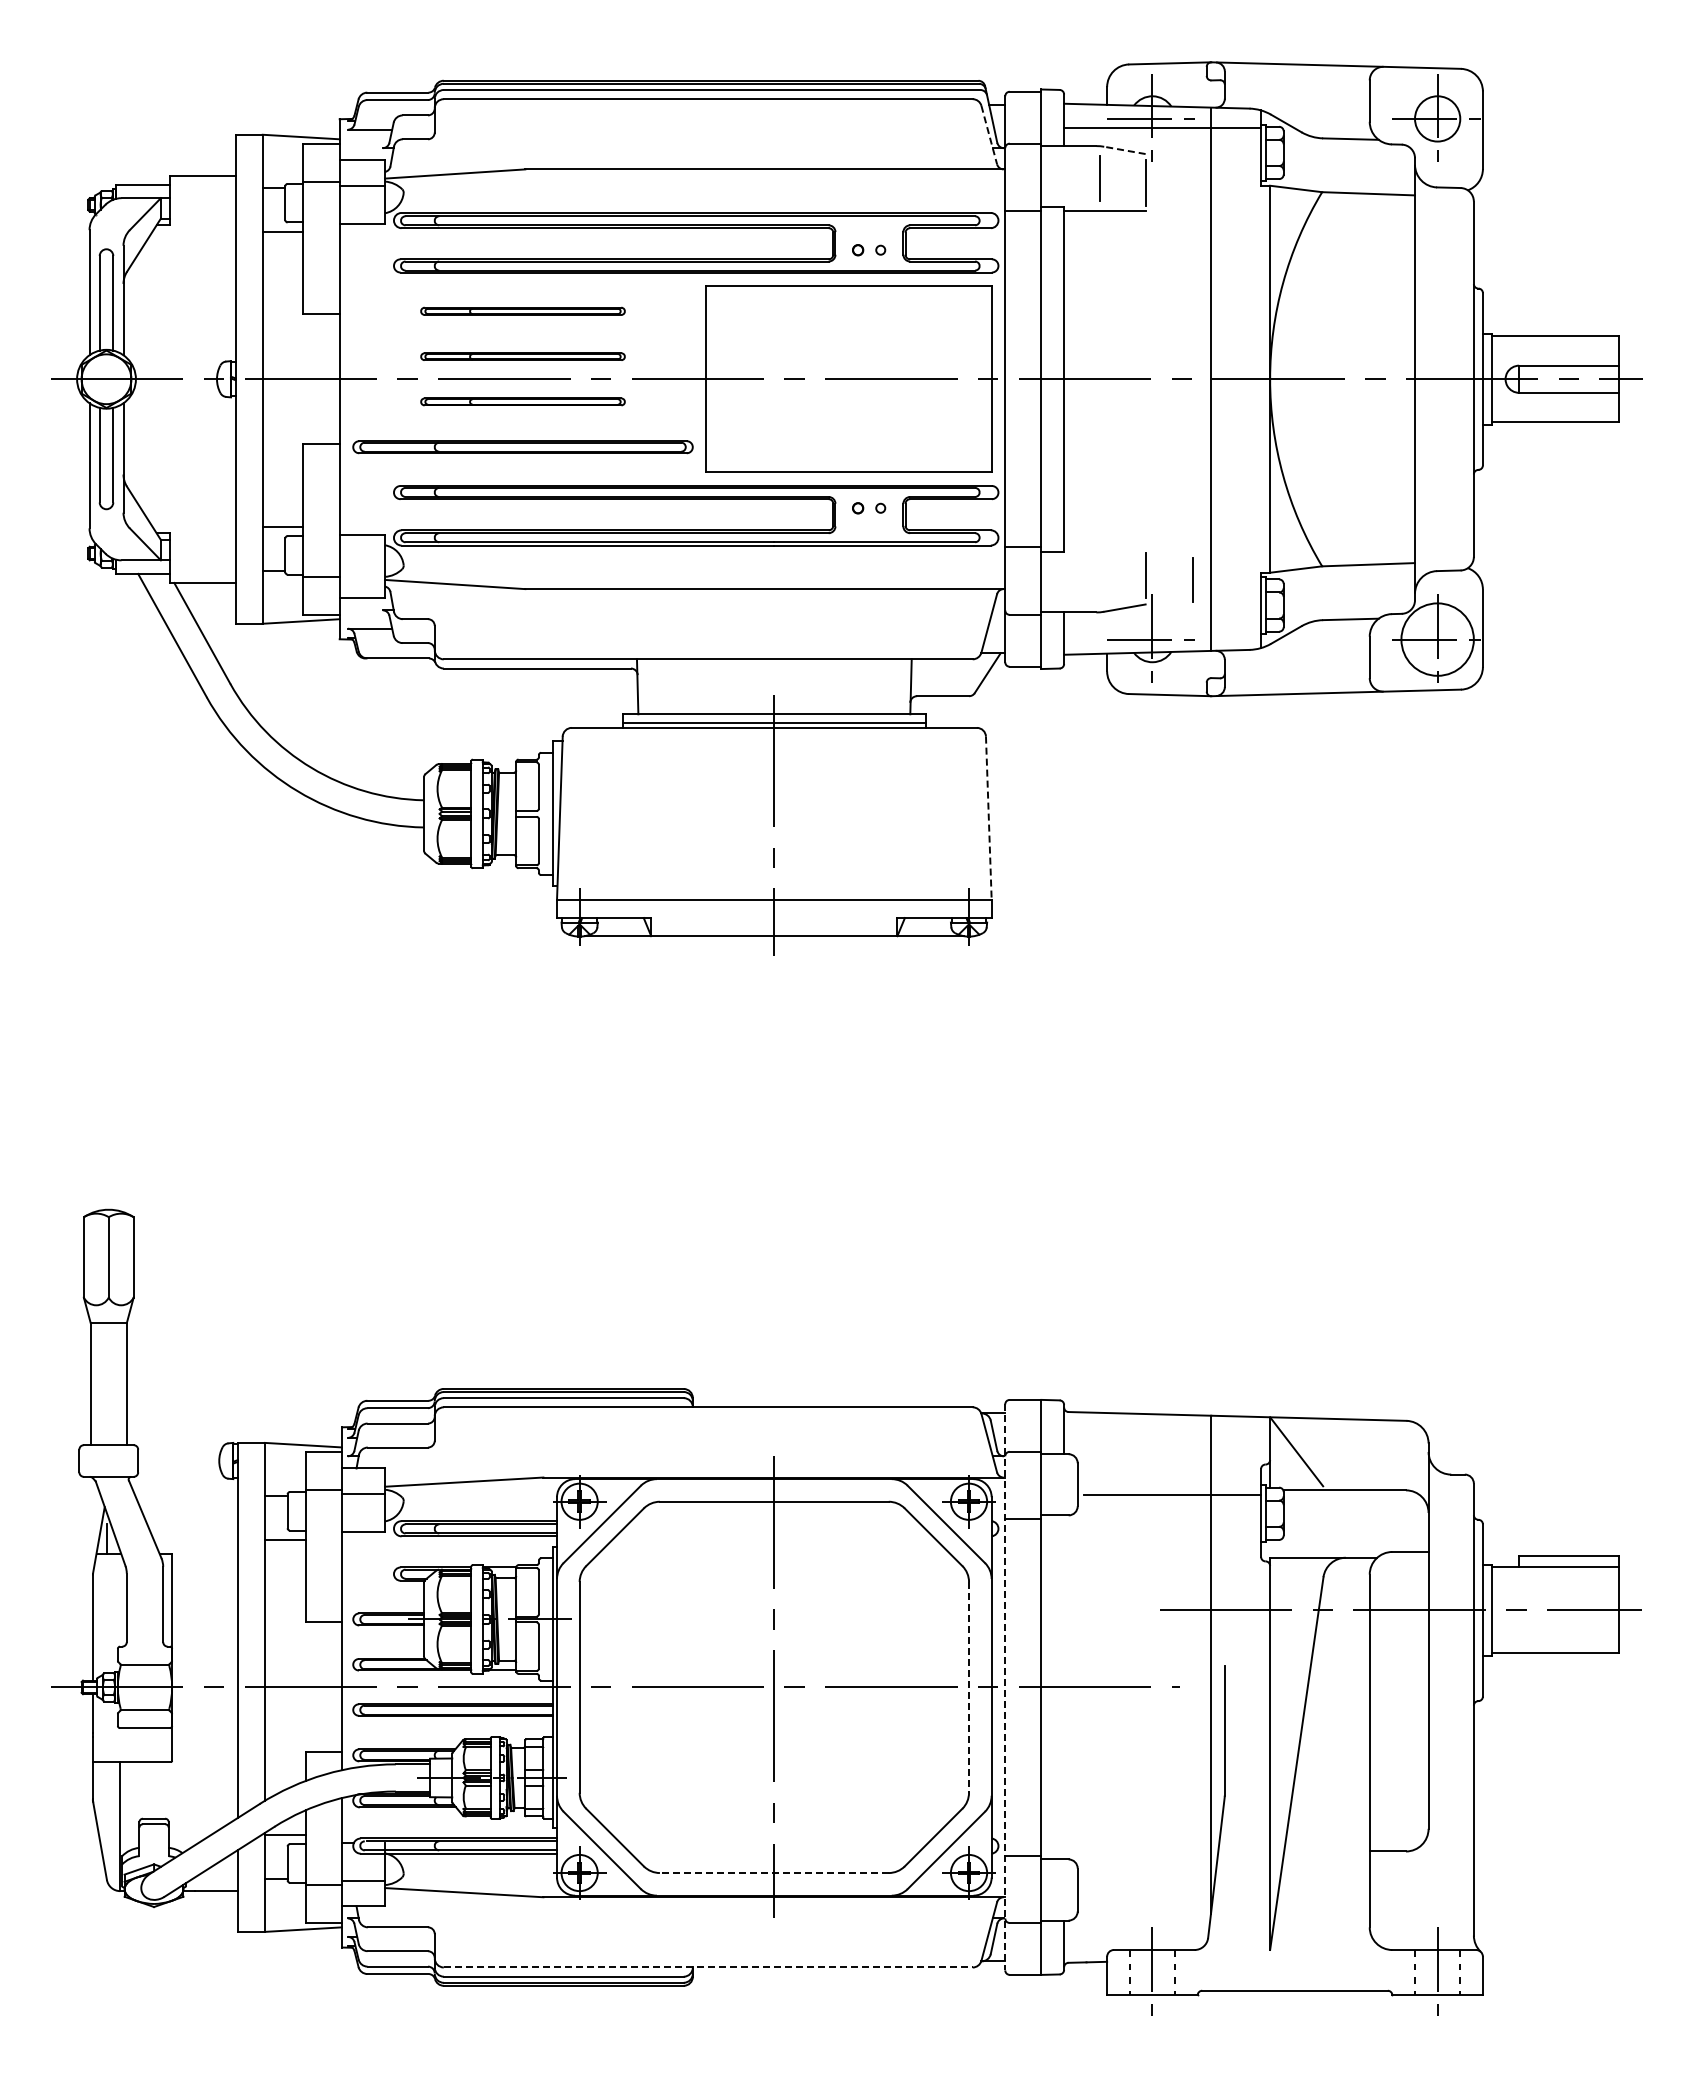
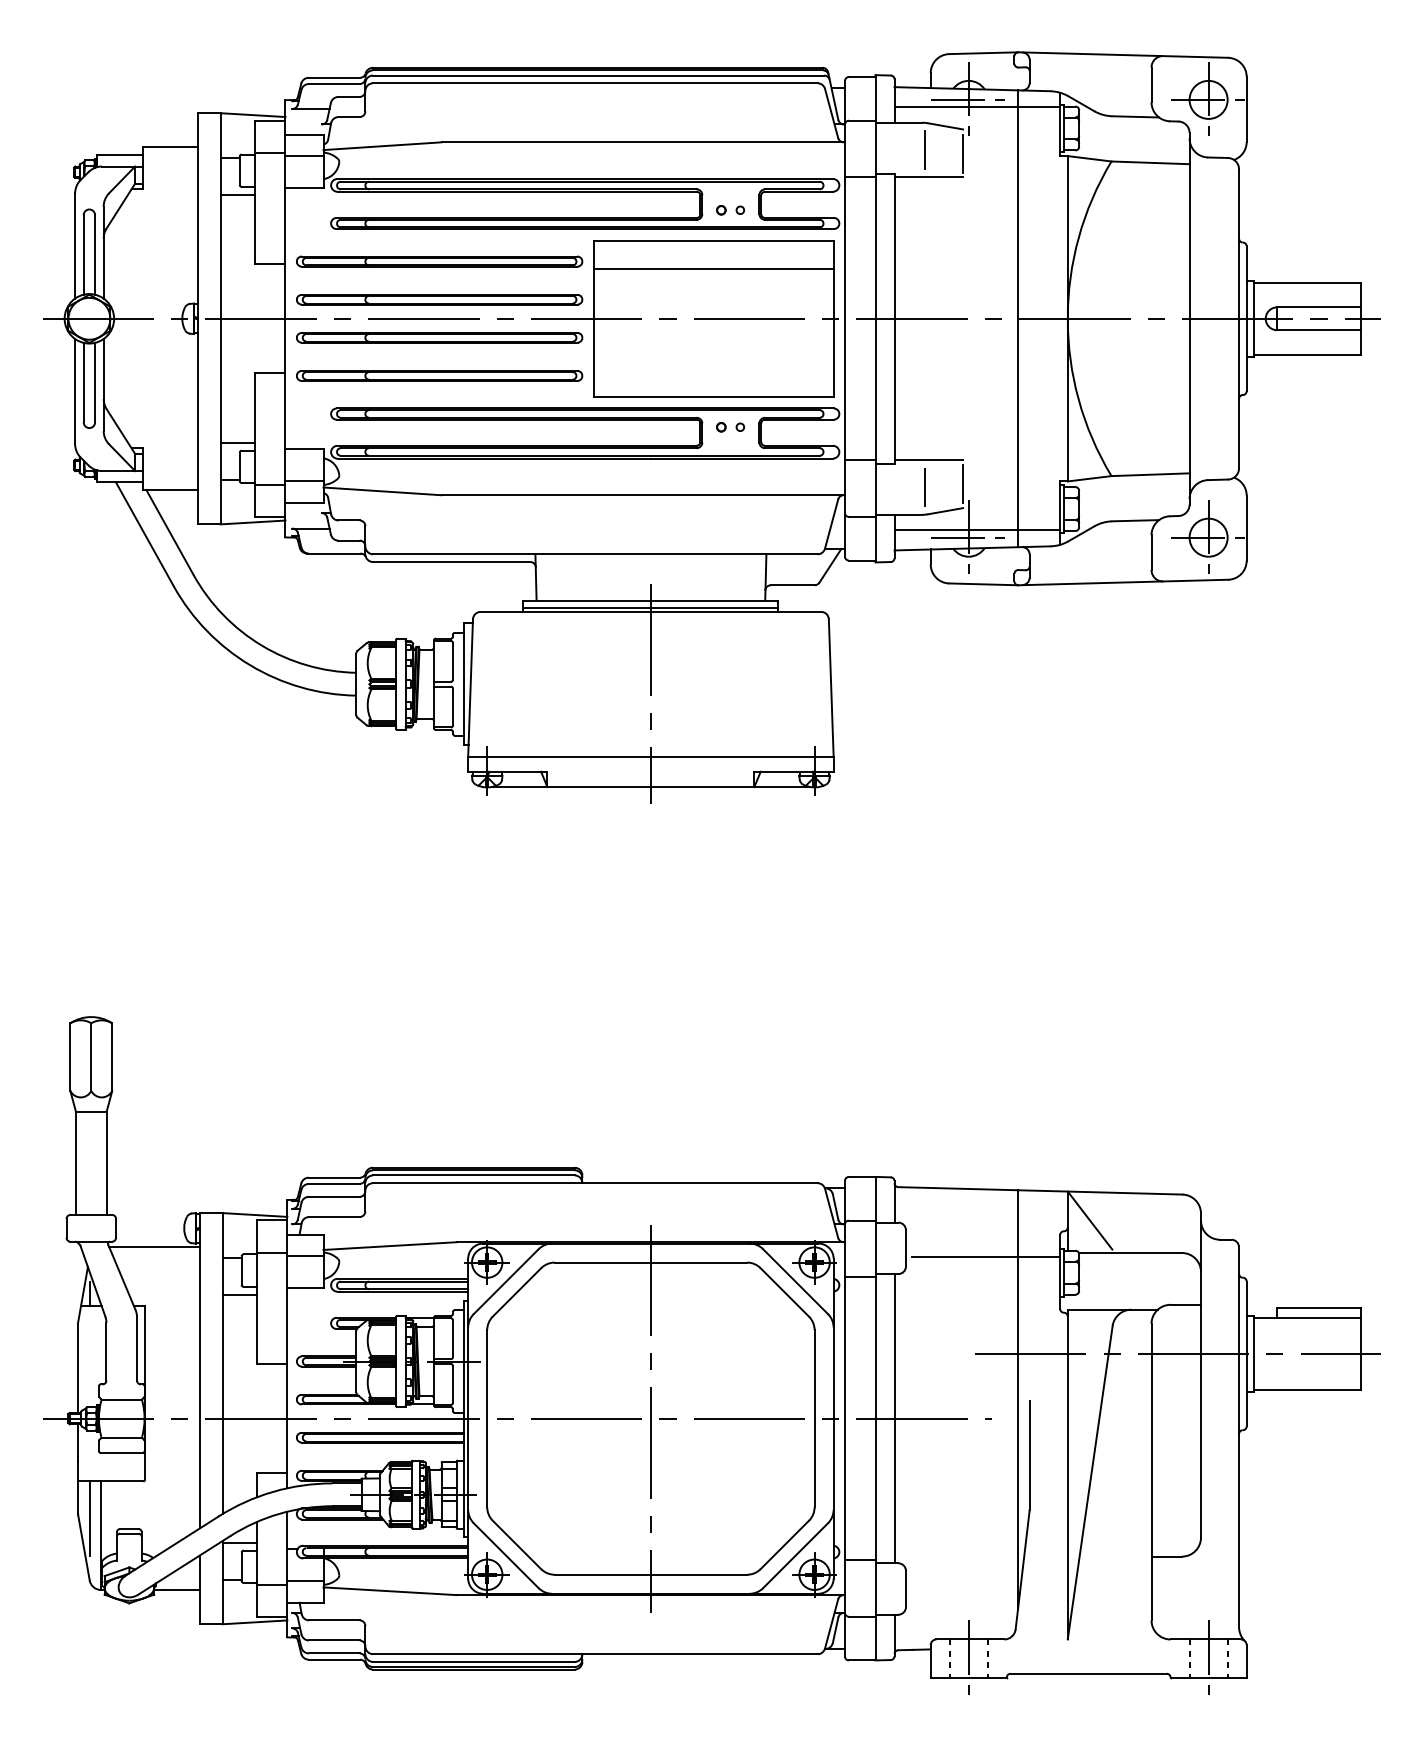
line: (989, 135) -> (831, 113), dashed -> solid
line: (1124, 150) -> (945, 126), dashed -> solid
part: (522, 311) -> (439, 261), size x1.67
line: (848, 320) -> (713, 269), added
part: (522, 356) -> (439, 299), size x1.67
part: (522, 401) -> (439, 337), size x1.67
line: (1104, 547) -> (928, 460), added
line: (361, 572) -> (303, 481), added
line: (1192, 579) -> (924, 487), moved
line: (1162, 630) -> (977, 530), added
circle: (1437, 639) -> (1208, 537), size x0.62
line: (988, 818) -> (830, 688), dashed -> solid
line: (183, 1483) -> (154, 1247), added
line: (969, 1687) -> (814, 1418), dashed -> solid
line: (1005, 1687) -> (845, 1418), dashed -> solid
line: (1064, 1687) -> (894, 1418), added
line: (106, 1806) -> (89, 1518), added
line: (773, 1873) -> (650, 1575), dashed -> solid
line: (708, 1967) -> (595, 1654), dashed -> solid

